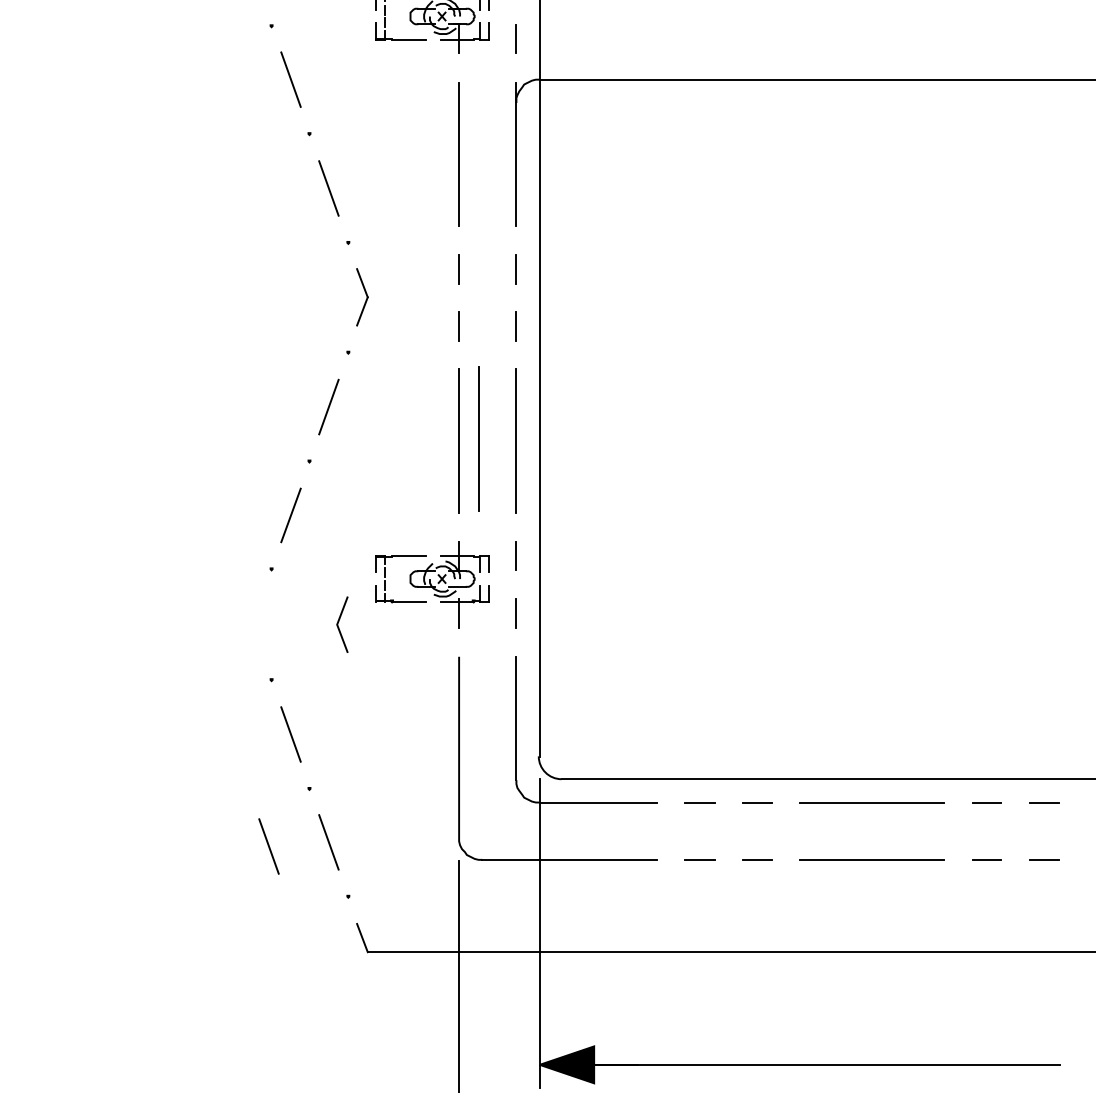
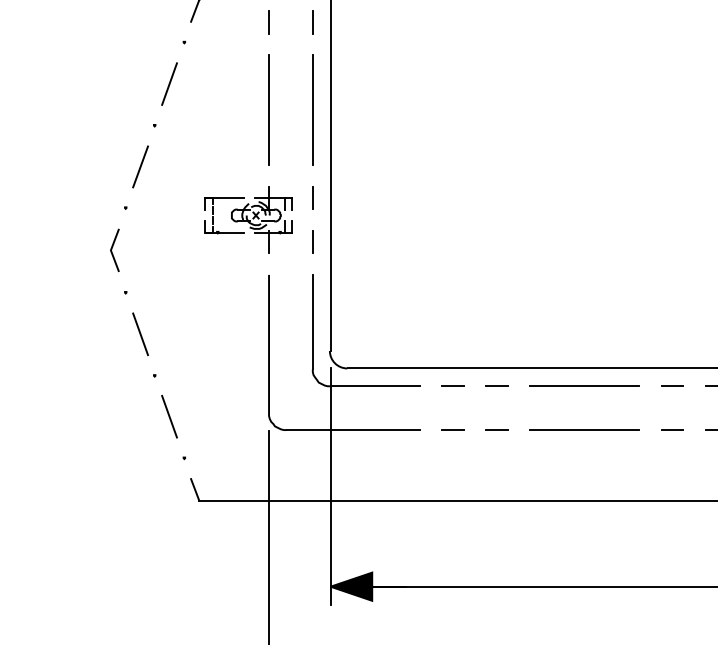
line: (478, 438) -> (283, 108), removed
line: (338, 624) -> (111, 250), moved
line: (268, 846) -> (123, 419), removed

